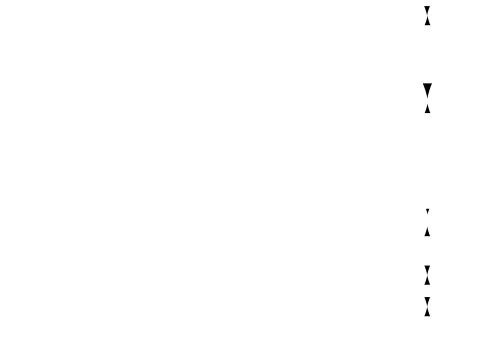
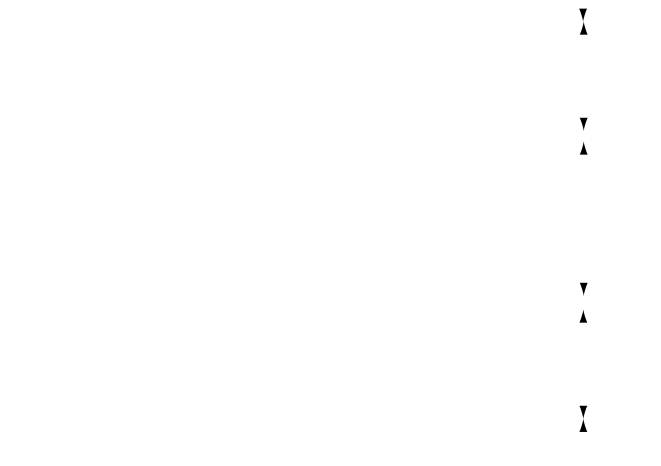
part: (427, 90) -> (583, 123), size x0.62
part: (427, 211) -> (583, 288), size x1.67
part: (426, 274) -> (582, 375), removed

